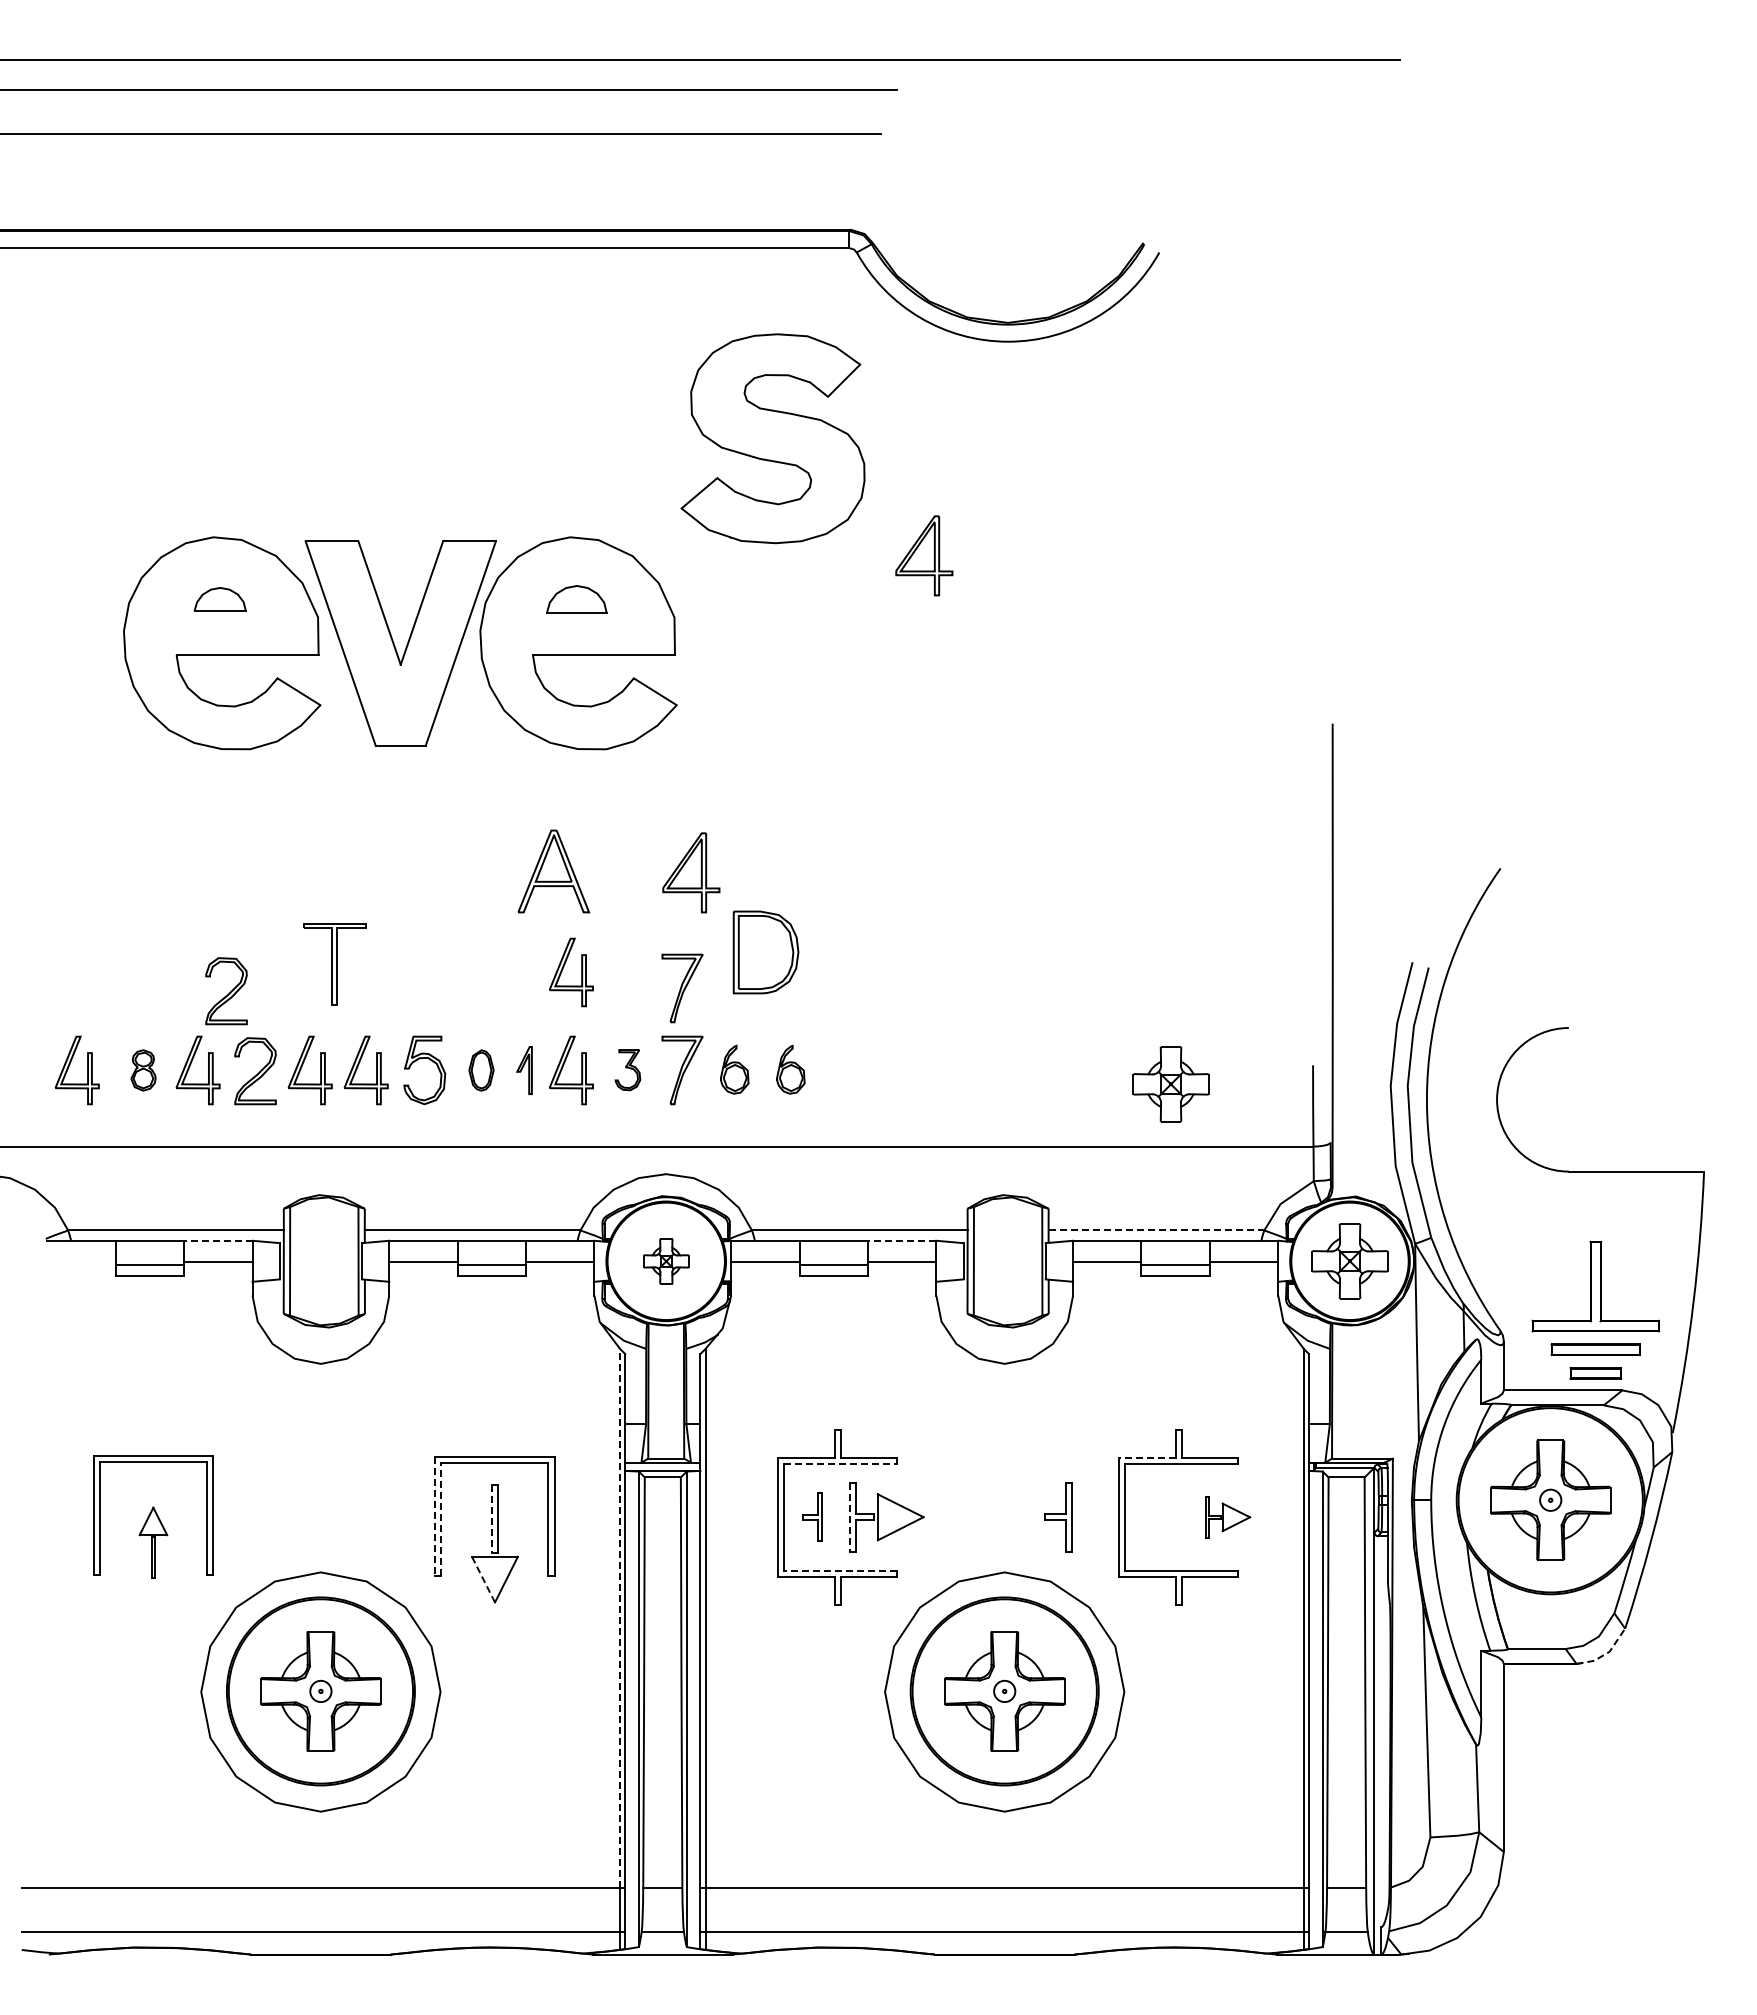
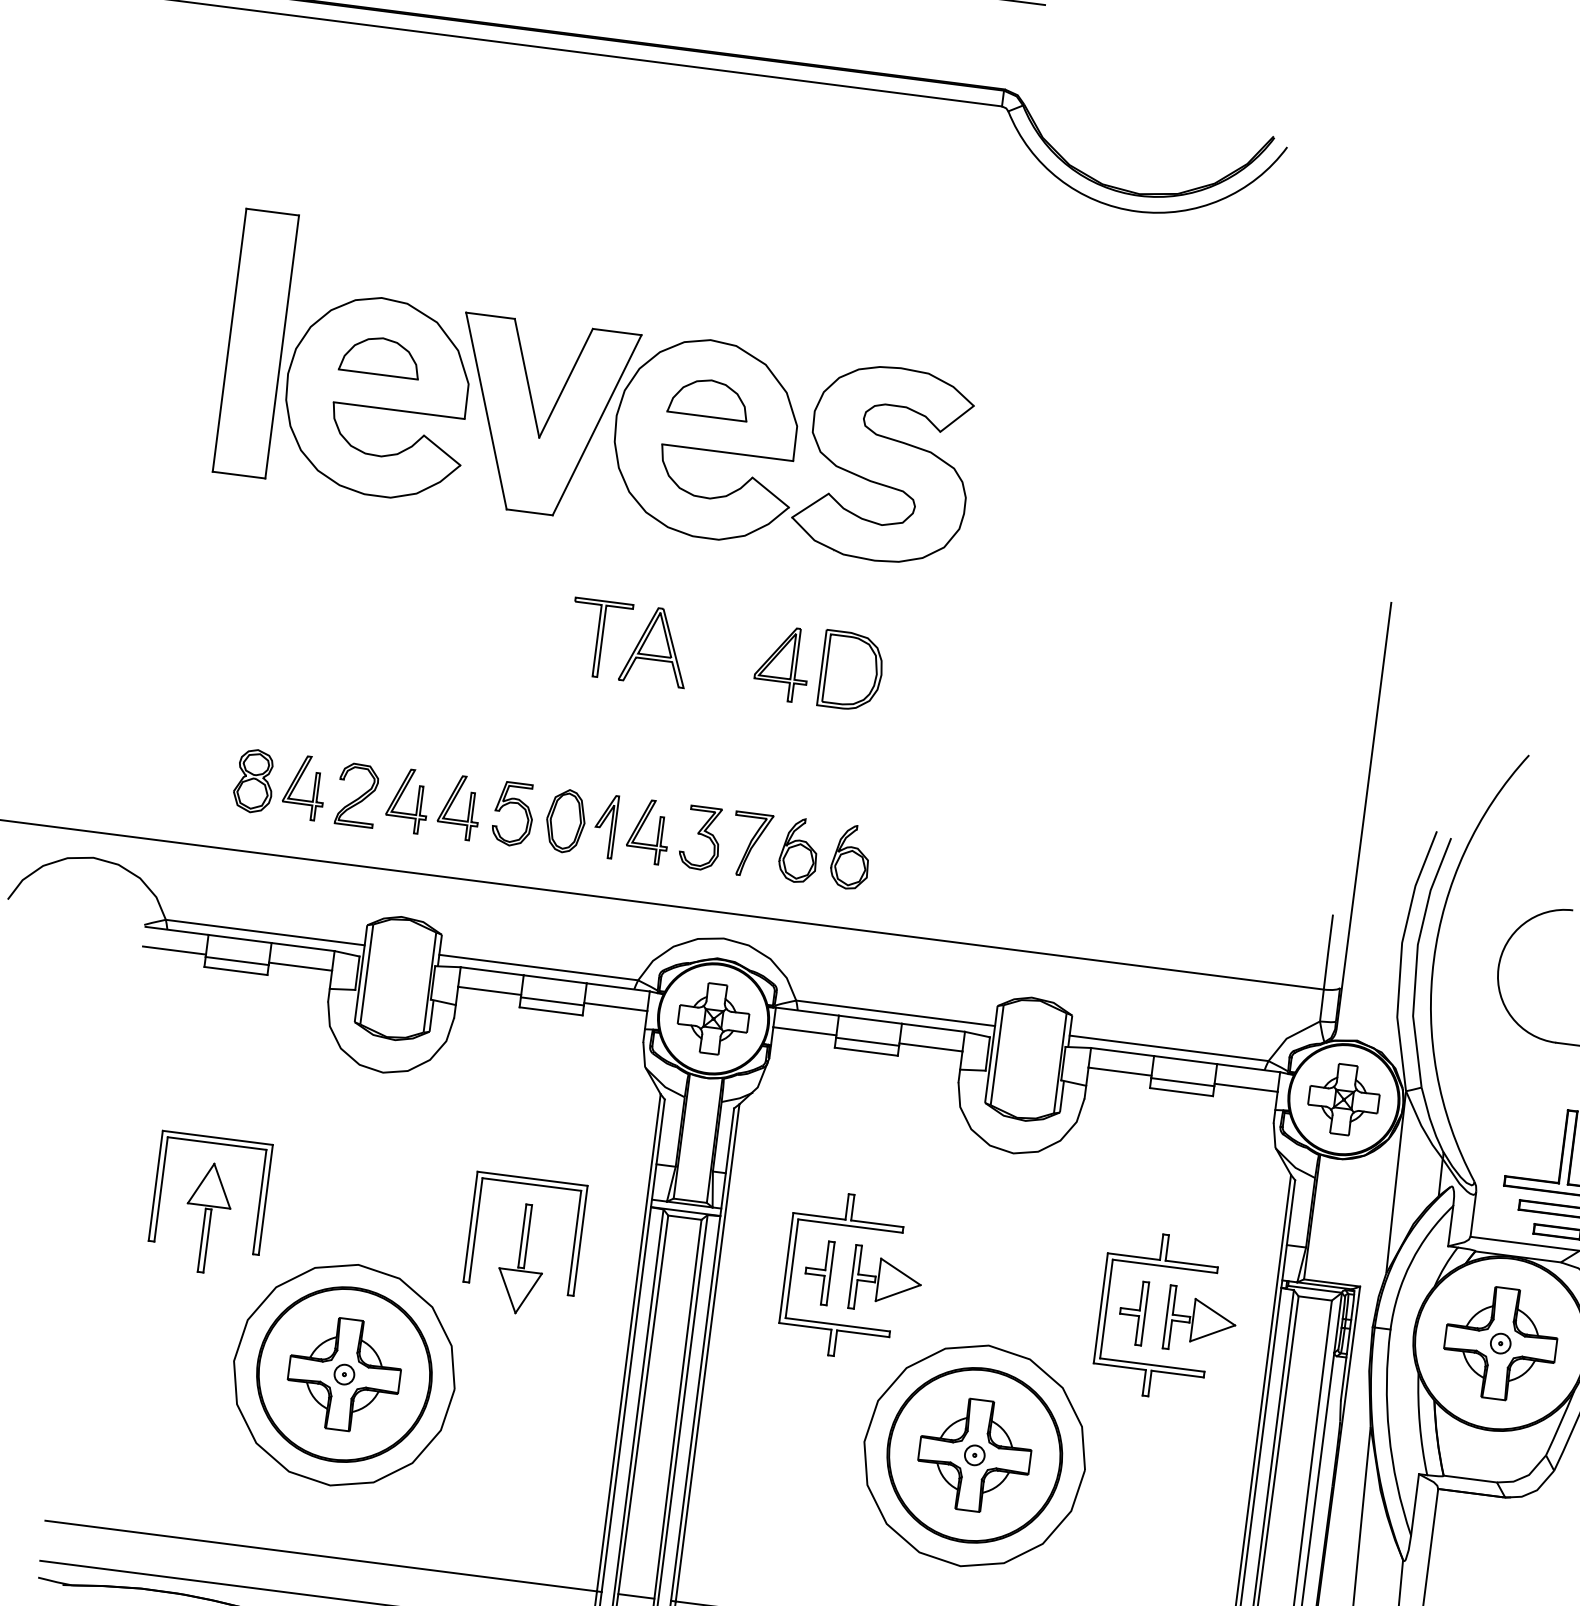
part: (772, 438) -> (884, 463), moved
part: (924, 555) -> (1035, 398), removed
part: (219, 599) -> (379, 356), size x1.67
part: (576, 599) -> (709, 398), size x1.43
part: (85, 603) -> (255, 343), added
part: (765, 952) -> (851, 671), moved
part: (334, 964) -> (599, 639), moved
part: (563, 969) -> (653, 737), removed
part: (682, 988) -> (760, 769), removed
part: (226, 991) -> (340, 718), removed
part: (69, 1067) -> (186, 769), removed
part: (627, 1069) -> (700, 837), size x1.67
part: (734, 1069) -> (799, 850), size x1.43
part: (790, 1069) -> (850, 856), size x1.43
part: (143, 1070) -> (254, 781), size x1.67
part: (481, 1070) -> (565, 821), size x1.67
part: (524, 1070) -> (605, 826), size x1.43
part: (1170, 1084) -> (1199, 915), removed
line: (1156, 1230) -> (1169, 1048), dashed -> solid
line: (217, 1240) -> (302, 946), dashed -> solid
line: (901, 1240) -> (932, 1027), dashed -> solid
part: (666, 1261) -> (713, 1019), size x1.67
line: (81, 1262) -> (174, 950), added
line: (1146, 1457) -> (1133, 1256), dashed -> solid
line: (840, 1463) -> (850, 1225), dashed -> solid
line: (435, 1516) -> (470, 1226), dashed -> solid
part: (812, 1517) -> (818, 1272), size x1.43
line: (849, 1517) -> (852, 1276), dashed -> solid
part: (1058, 1517) -> (1132, 1312), moved
part: (1227, 1517) -> (1200, 1321), size x1.67
line: (441, 1519) -> (475, 1230), dashed -> solid
line: (491, 1519) -> (521, 1236), dashed -> solid
part: (153, 1542) -> (207, 1217), size x1.67
line: (840, 1570) -> (837, 1324), dashed -> solid
line: (483, 1579) -> (507, 1290), dashed -> solid
line: (620, 1618) -> (629, 1342), dashed -> solid
line: (1606, 1653) -> (1534, 1491), dashed -> solid

